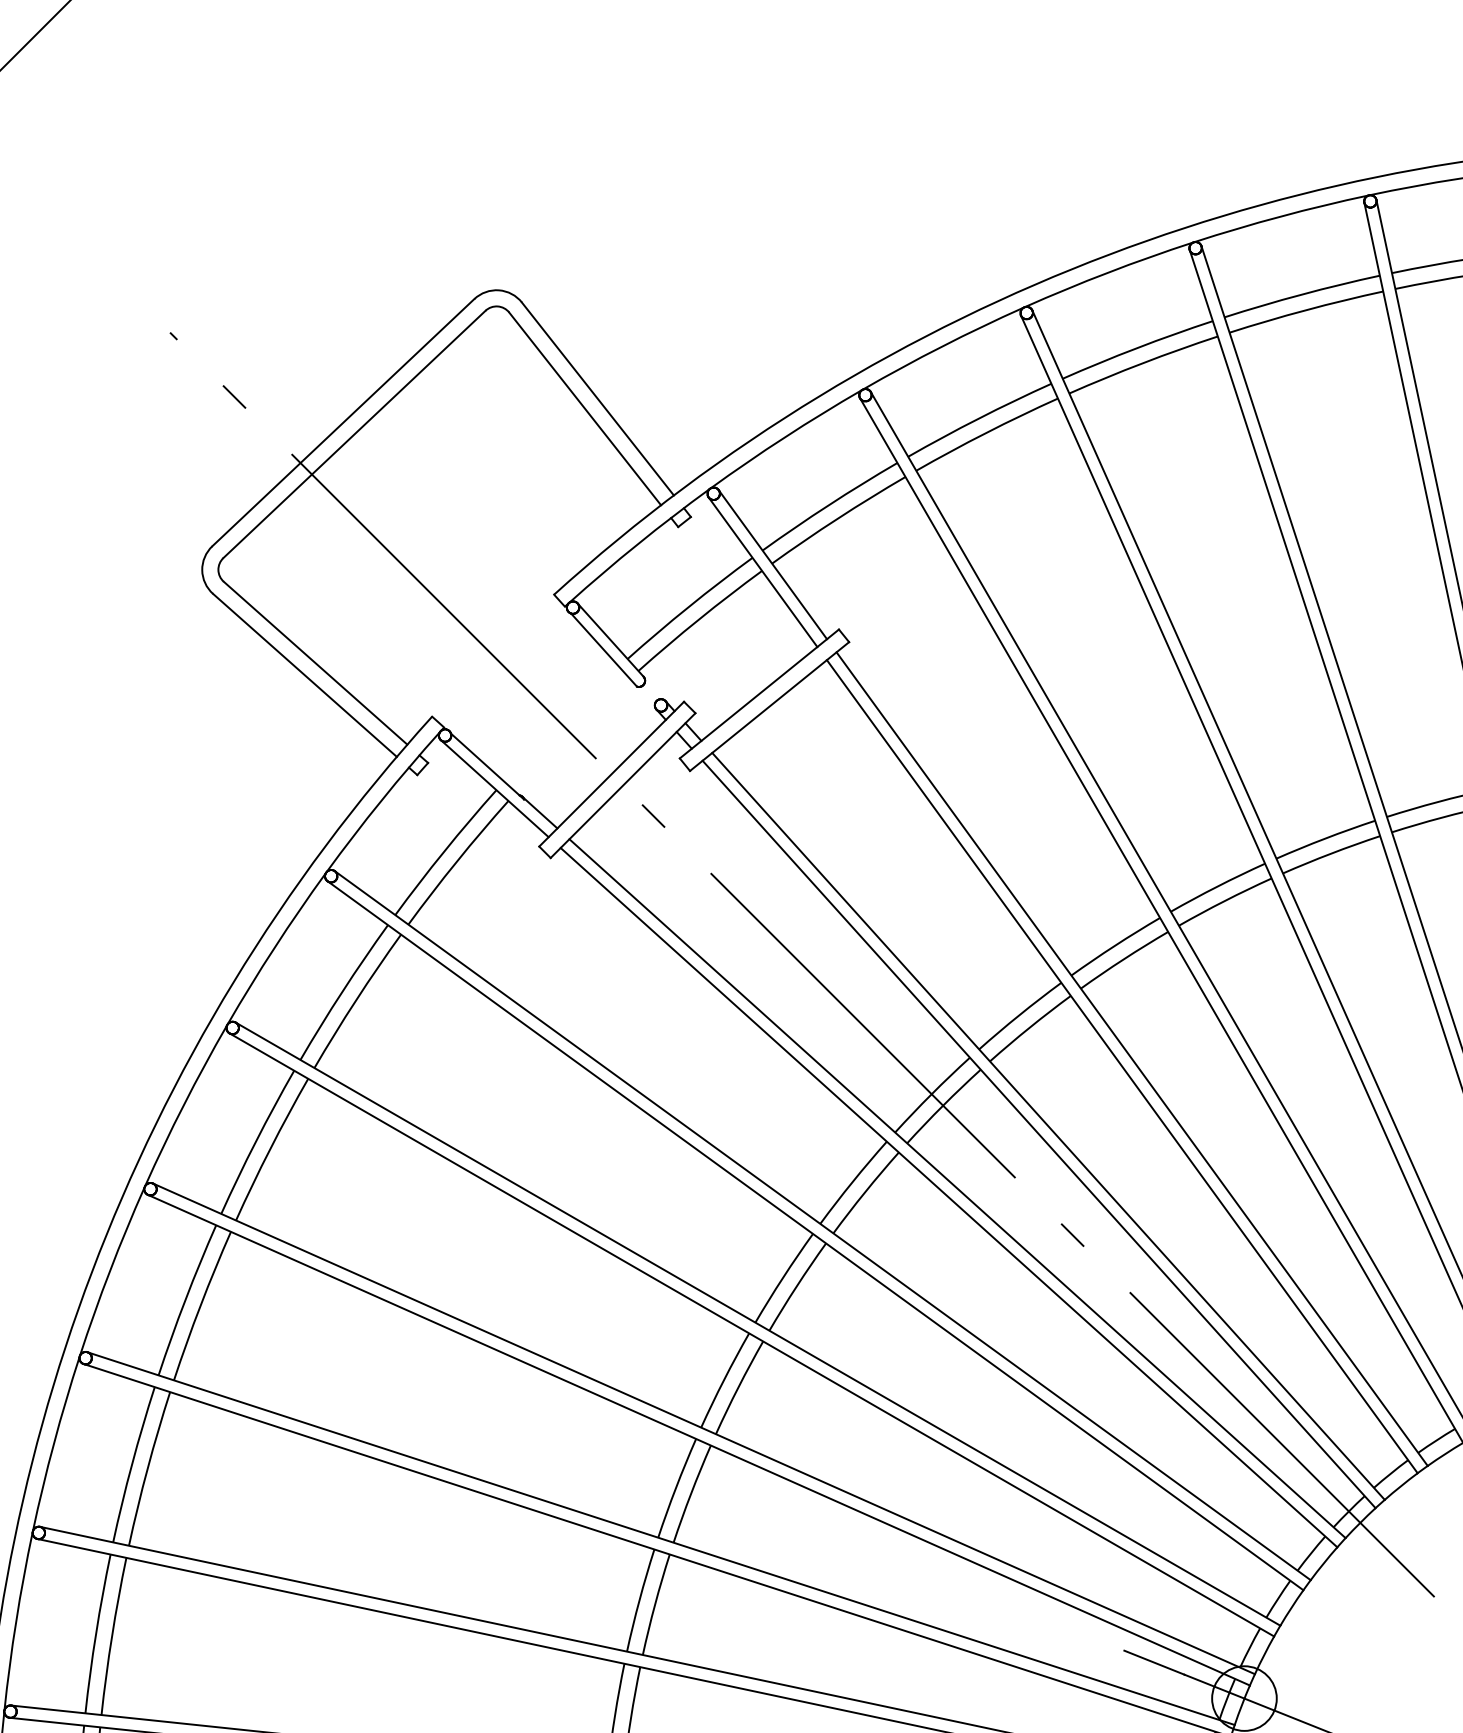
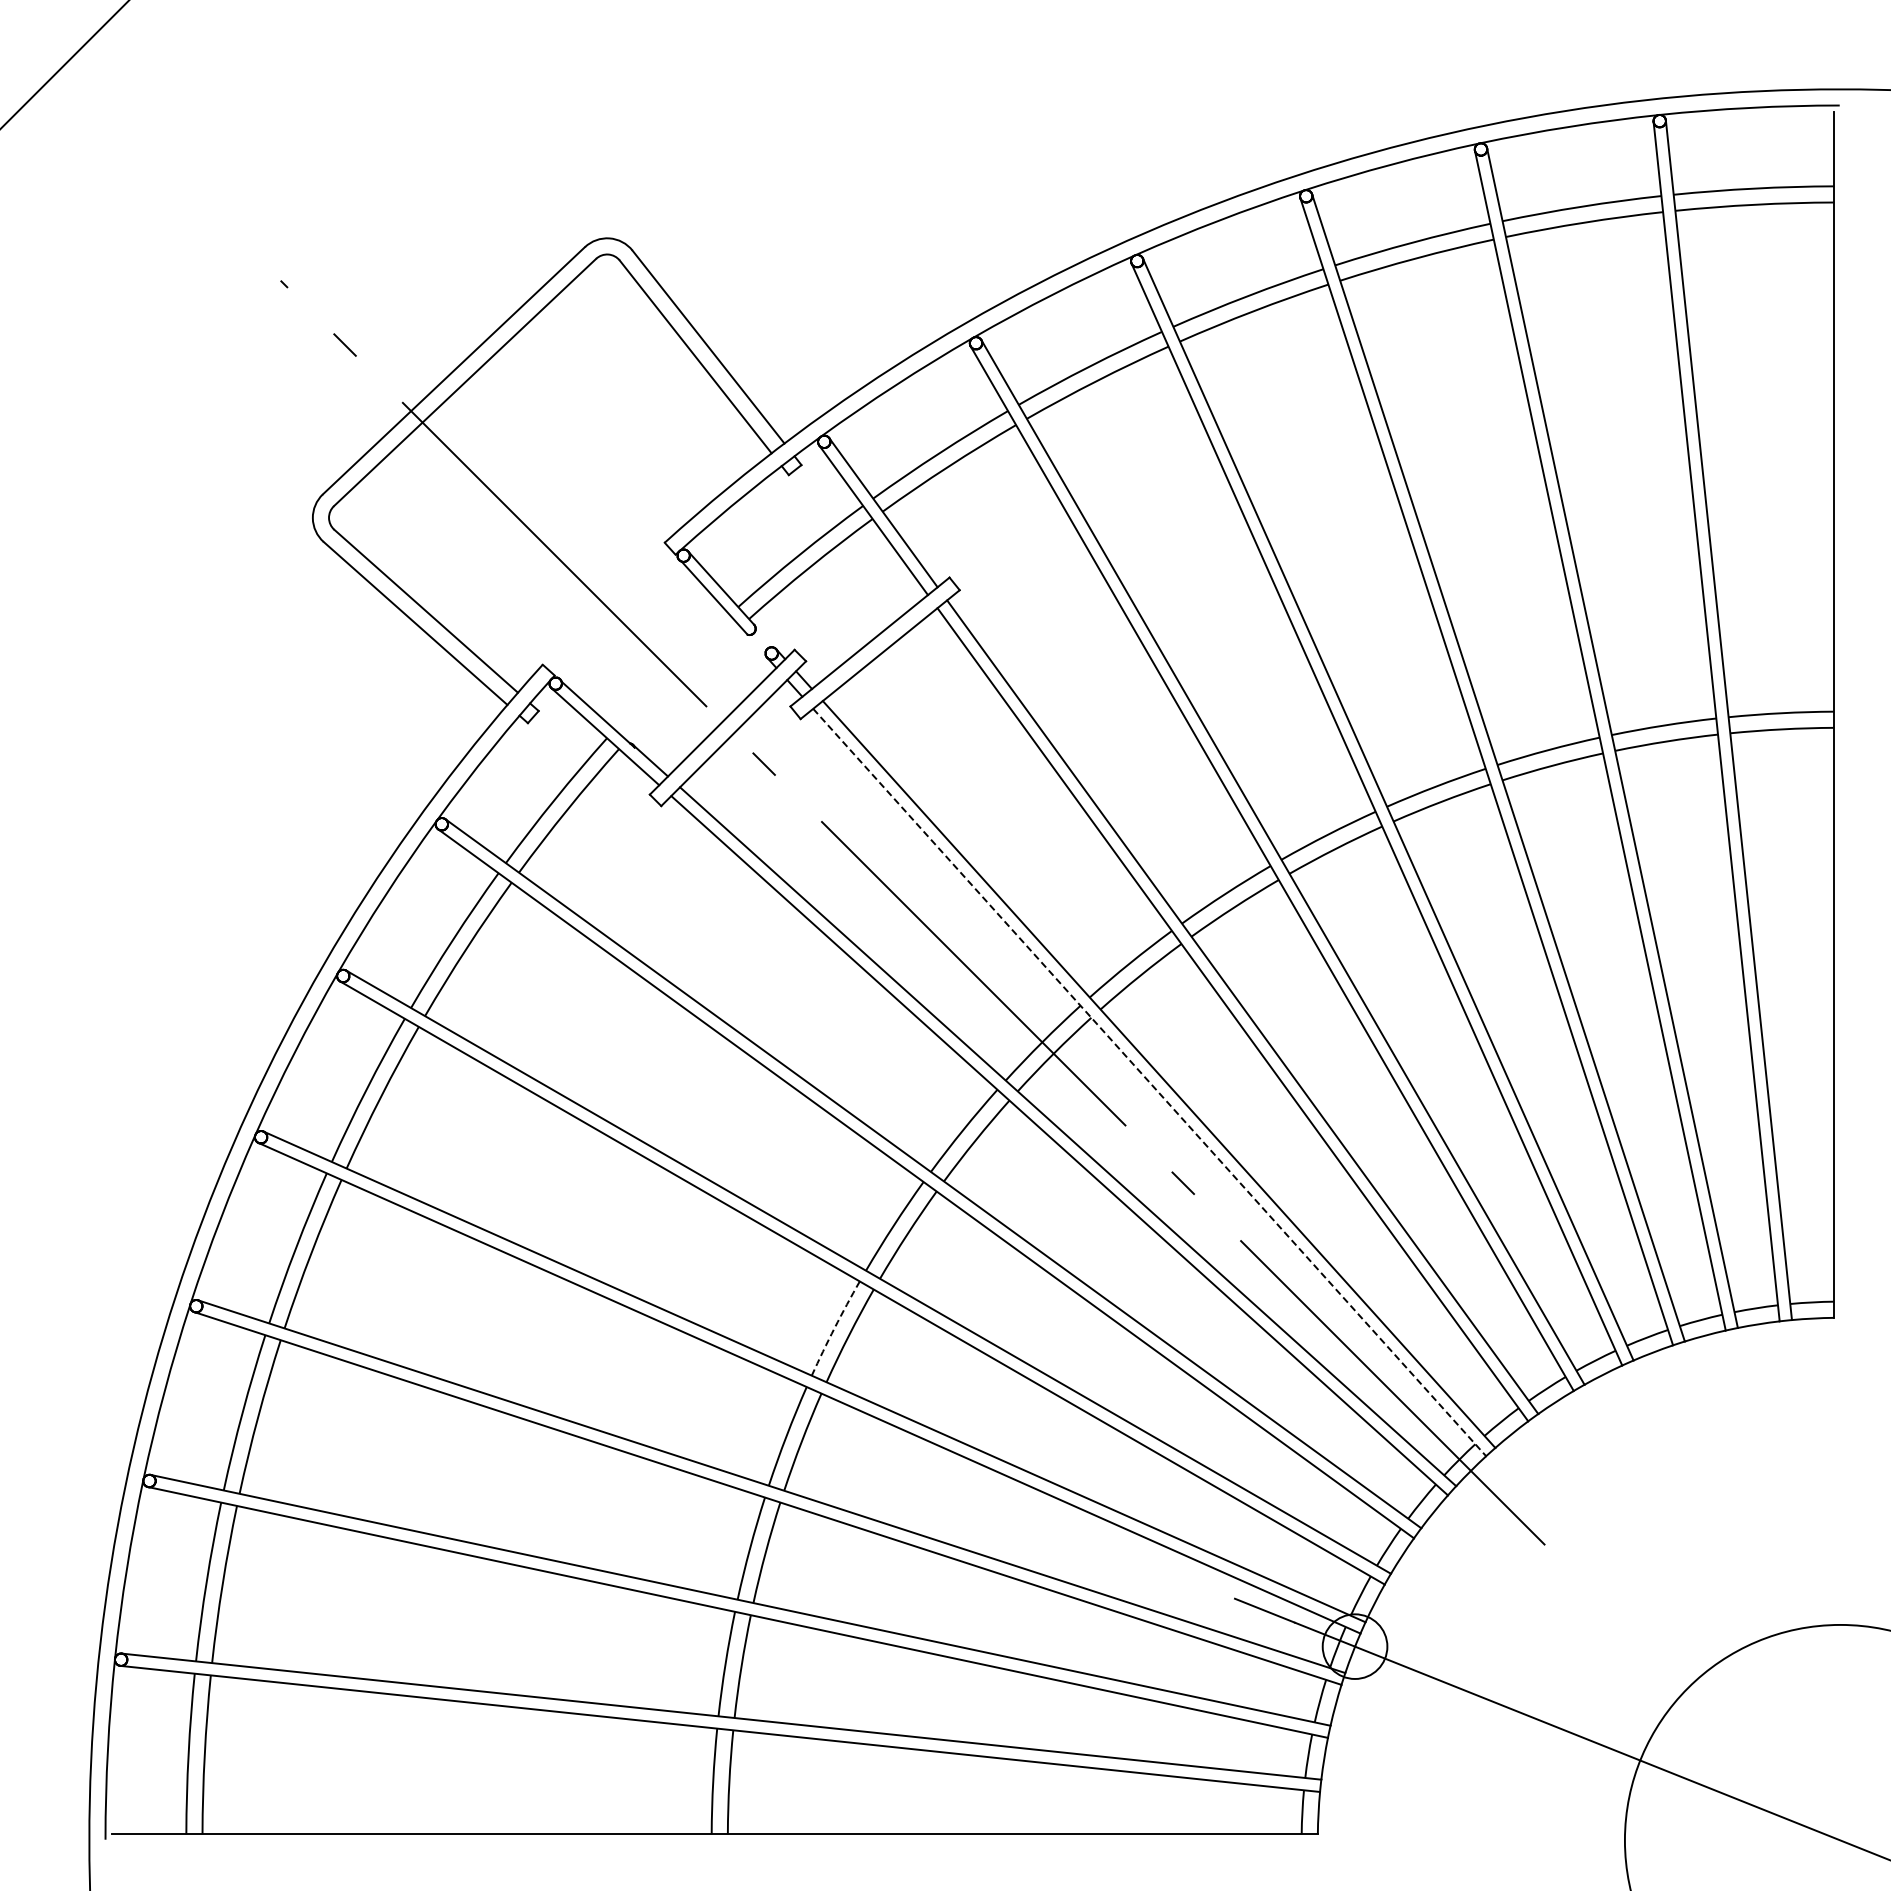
line: (1038, 1134) -> (1149, 1082), solid -> dashed
arc: (723, 1380) -> (834, 1328), solid -> dashed

